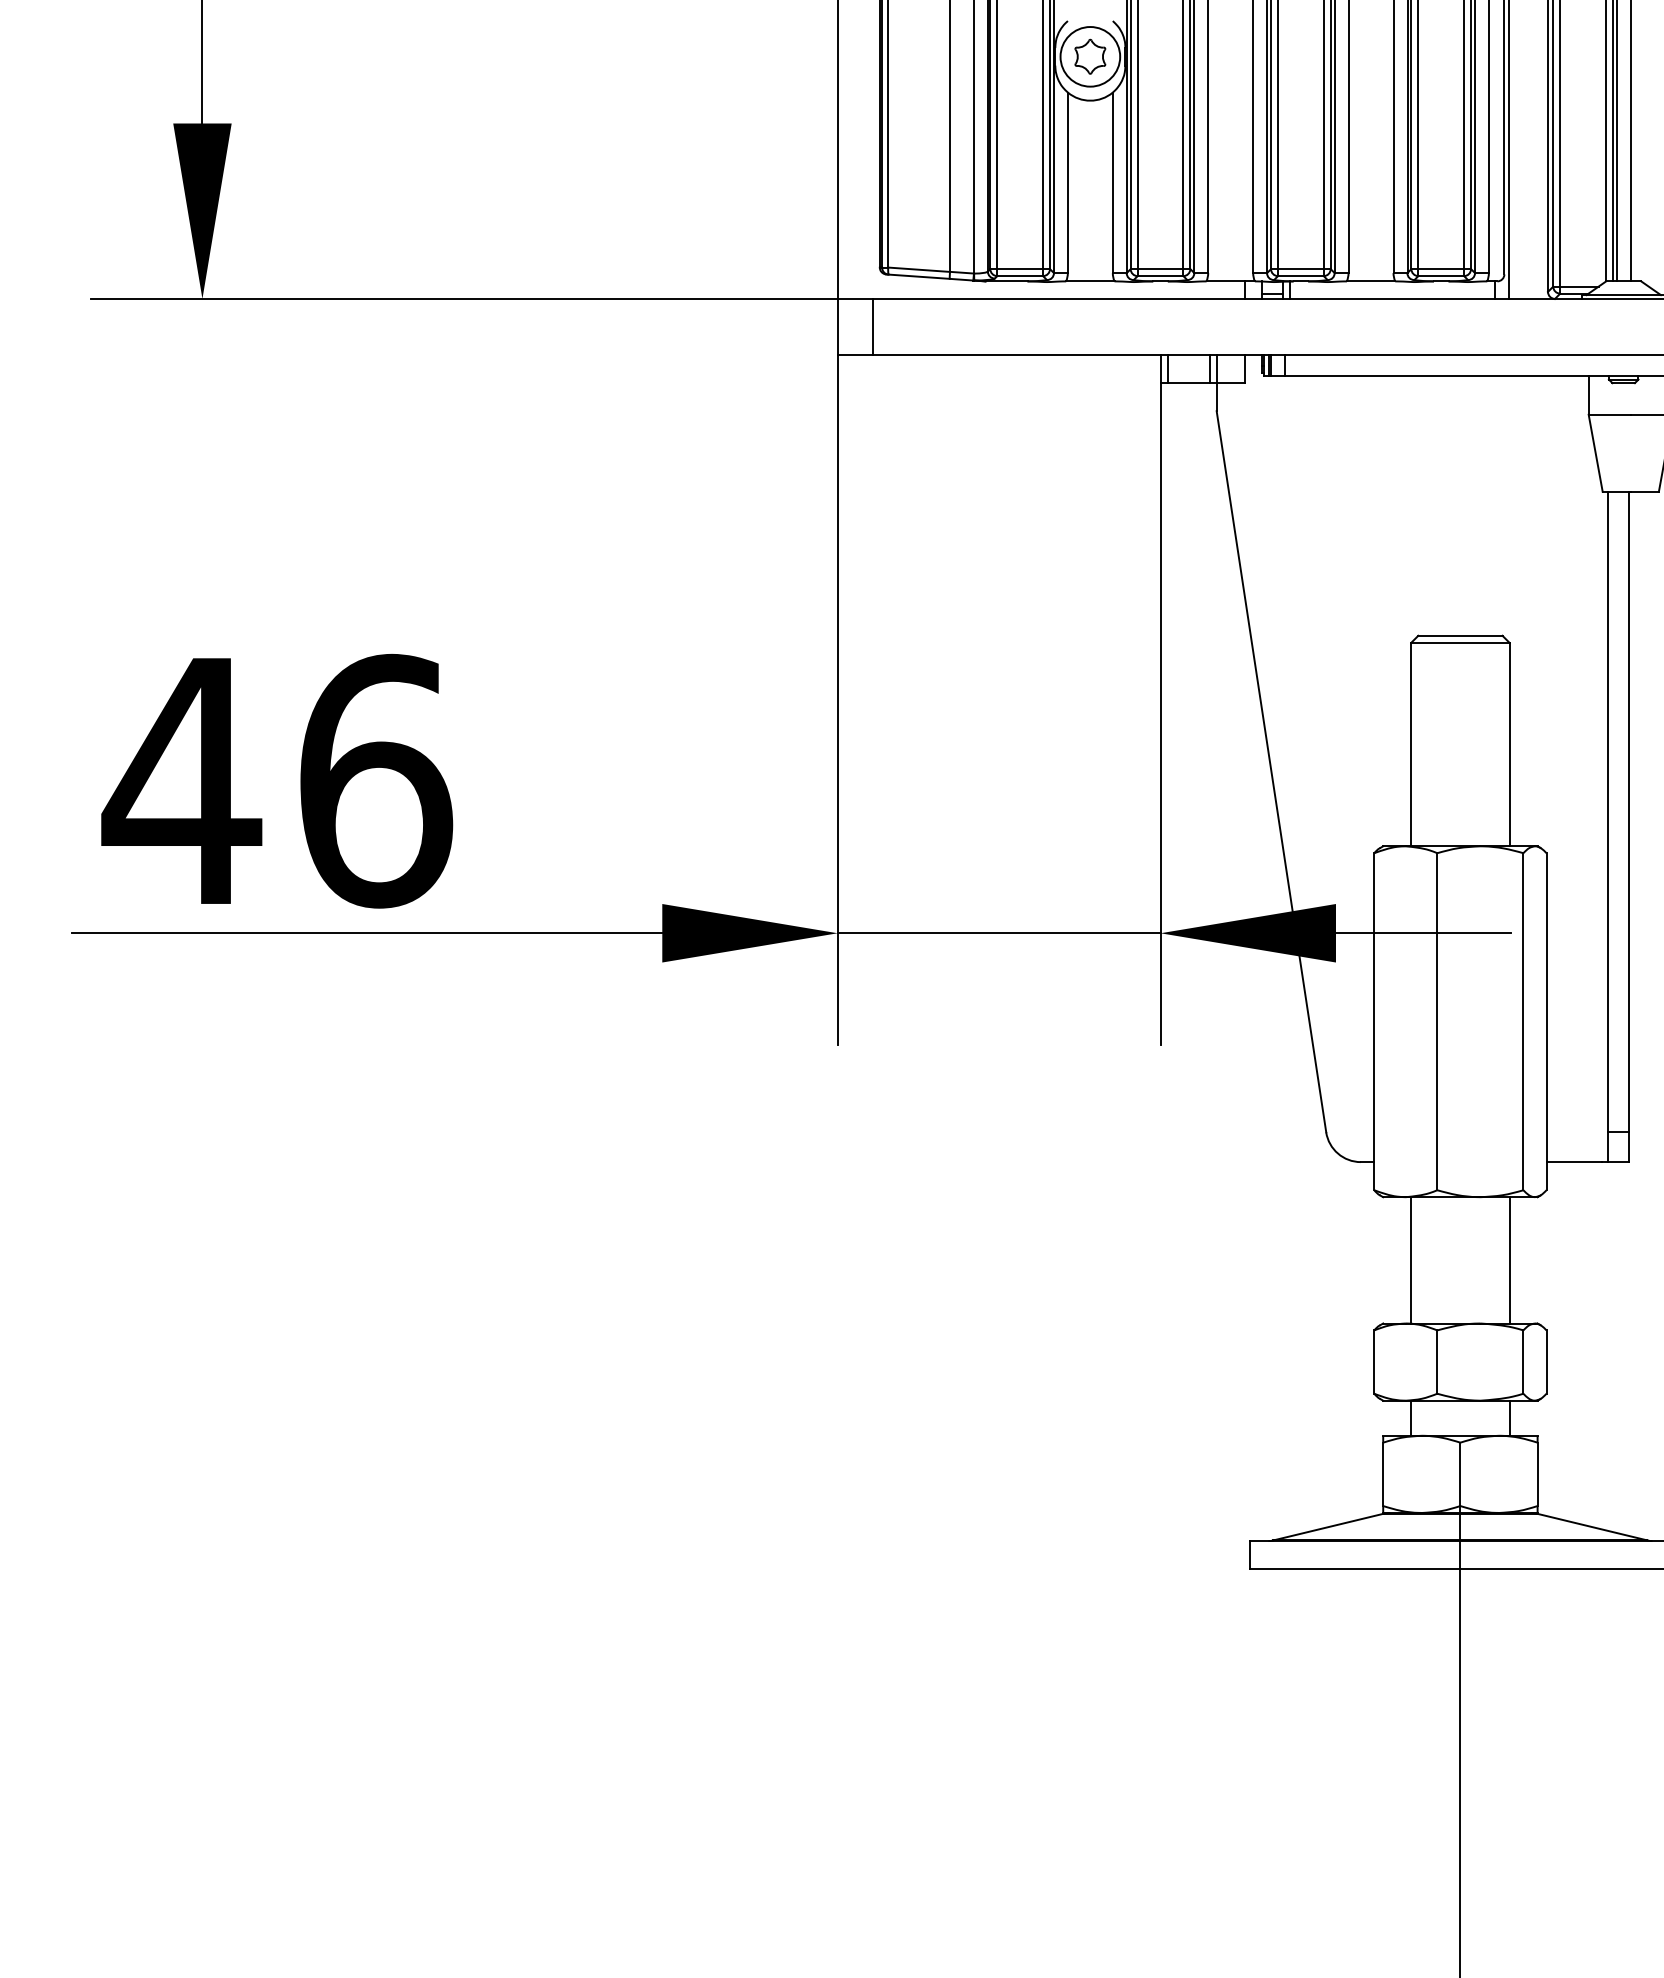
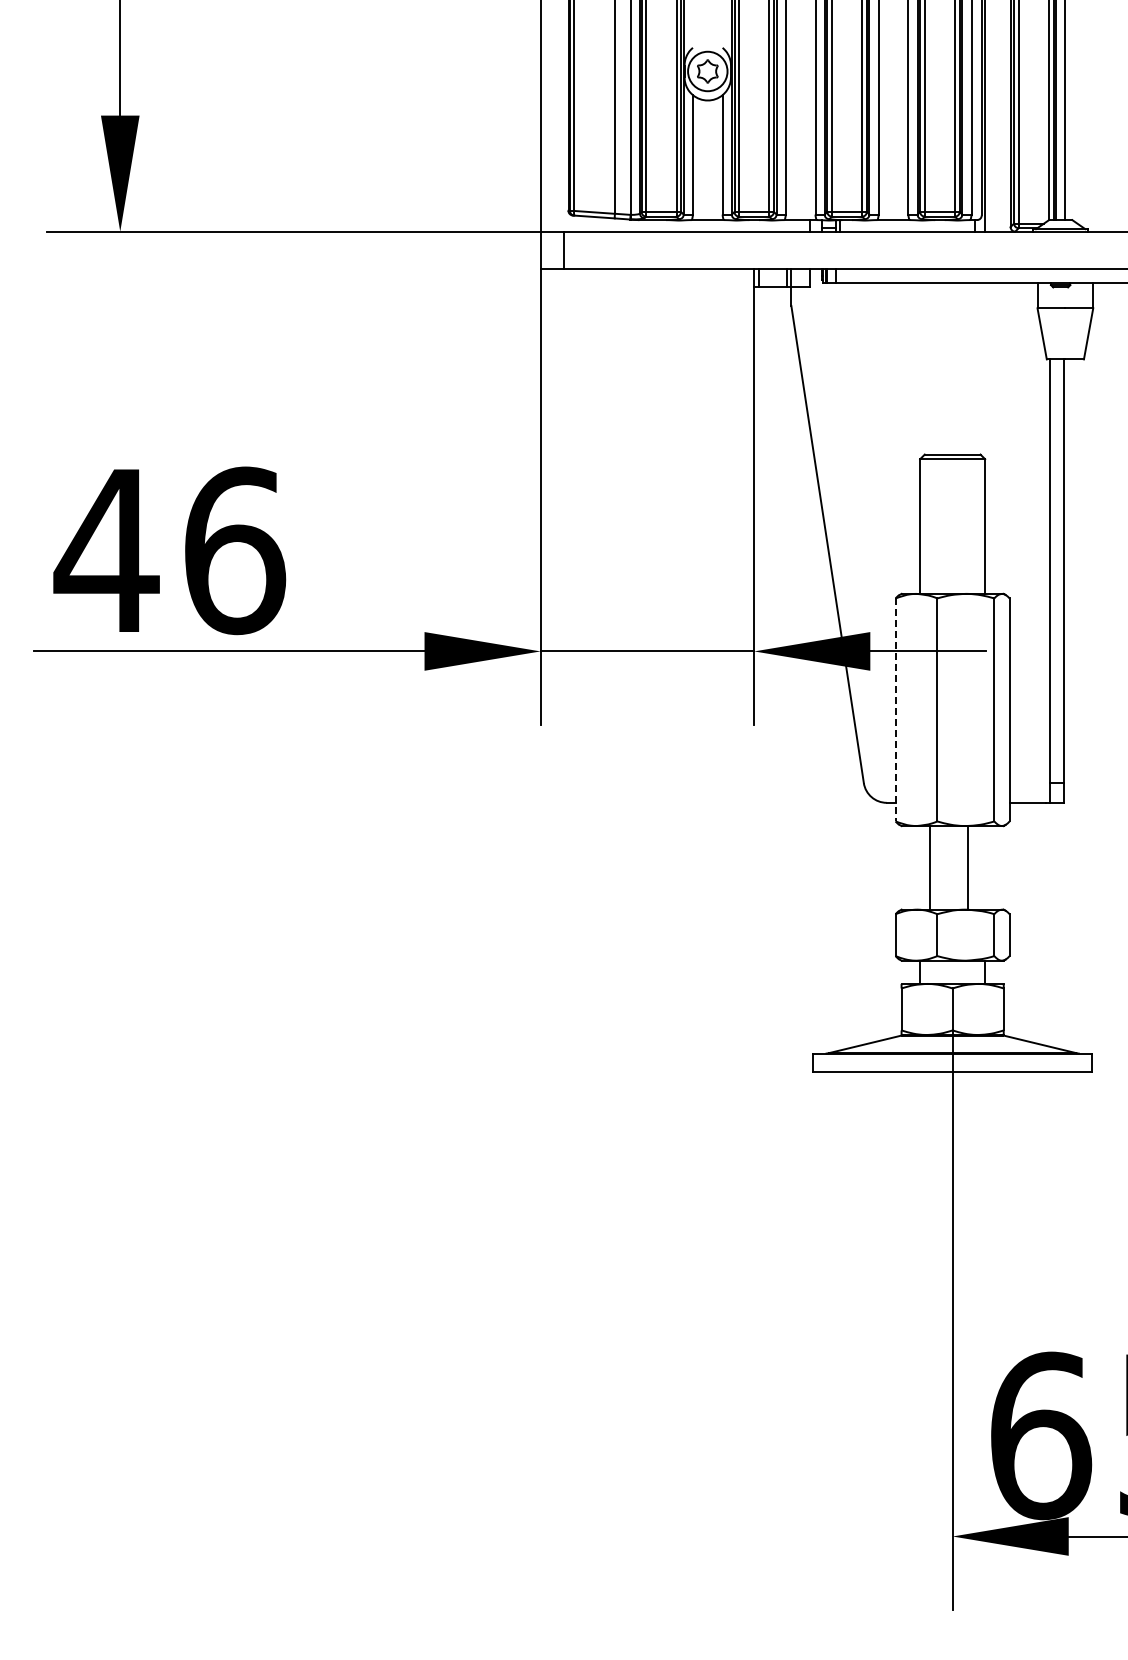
line: (1374, 1021) -> (895, 709), solid -> dashed
line: (1411, 1259) -> (968, 867), moved
line: (1510, 1259) -> (930, 867), moved

